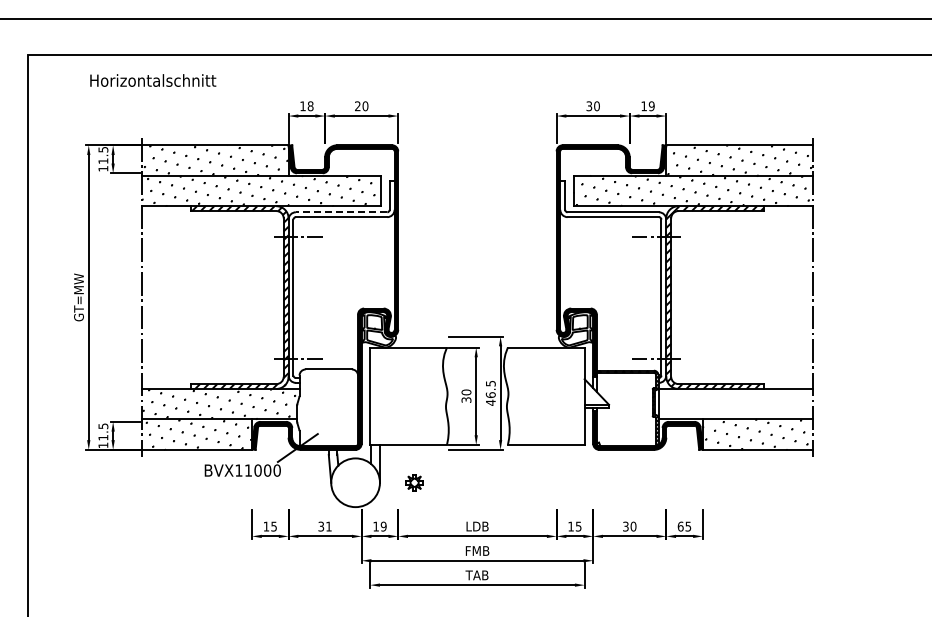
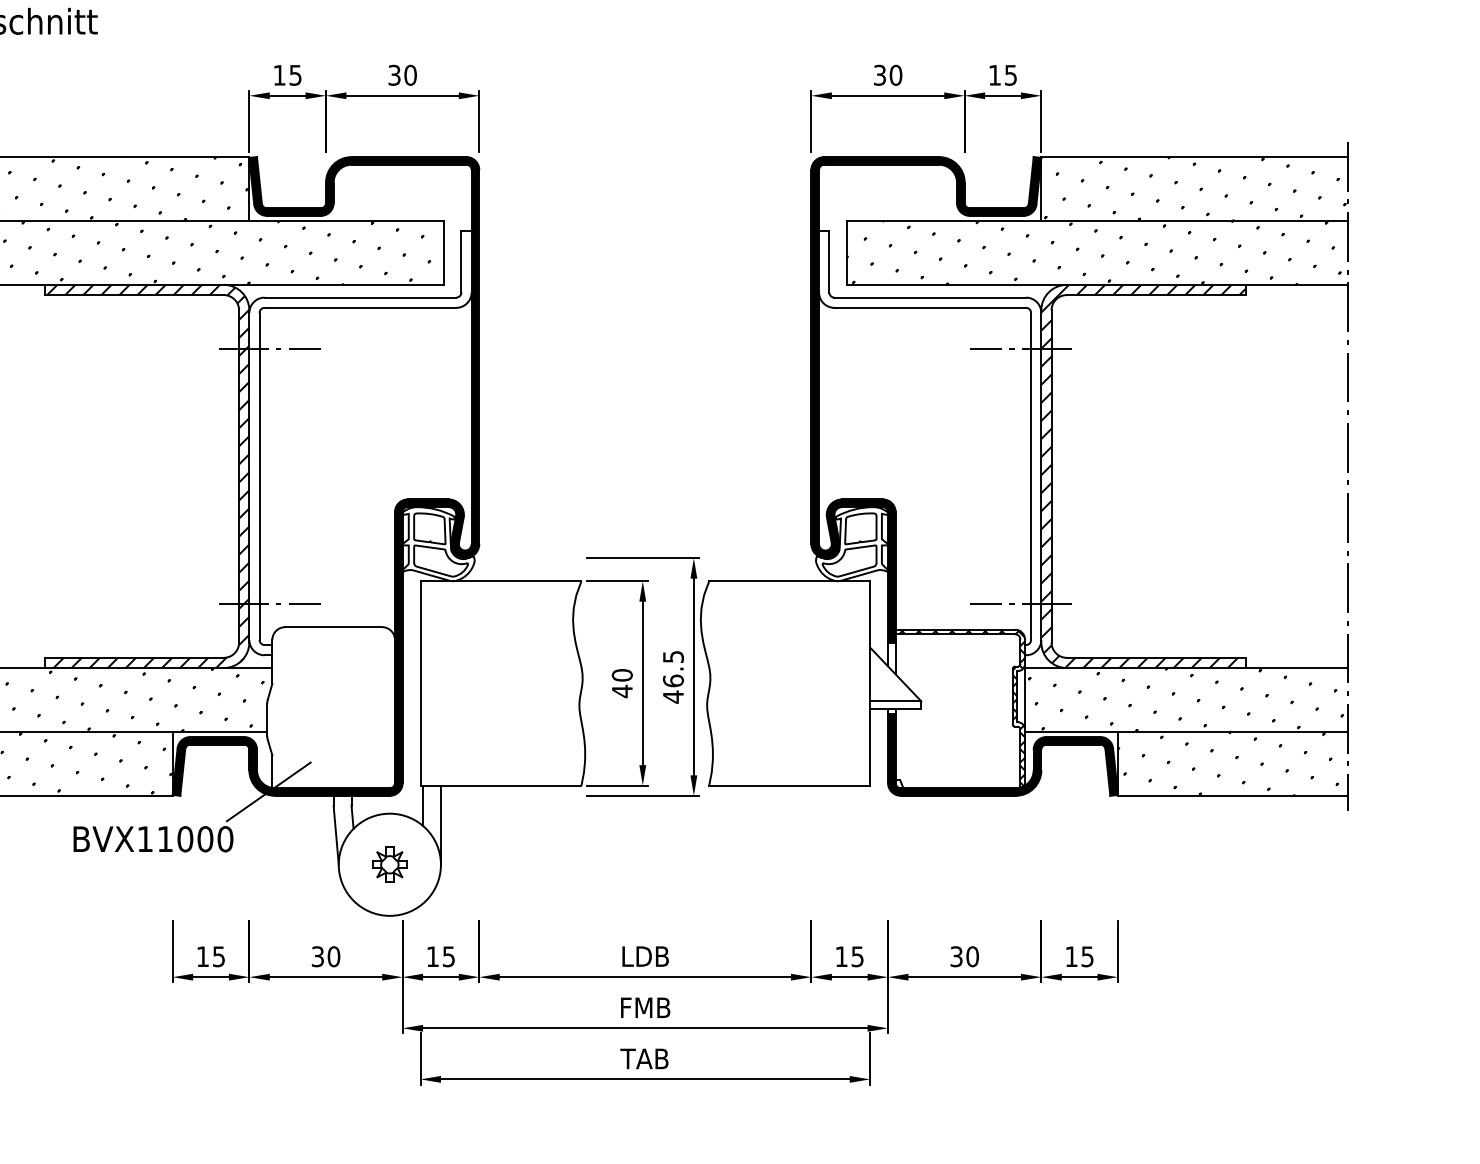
text: (651, 105) -> (1010, 73), 19 -> 15
text: (310, 106) -> (295, 75), 18 -> 15
text: (357, 106) -> (393, 75), 20 -> 30
line: (341, 212) -> (360, 298), dashed -> solid
text: (466, 400) -> (622, 692), 30 -> 40
hatch: (735, 403) -> (1186, 698), added
part: (414, 482) -> (389, 864), moved
text: (328, 526) -> (333, 956), 31 -> 30
text: (383, 526) -> (448, 956), 19 -> 15
text: (680, 526) -> (1071, 956), 65 -> 15

